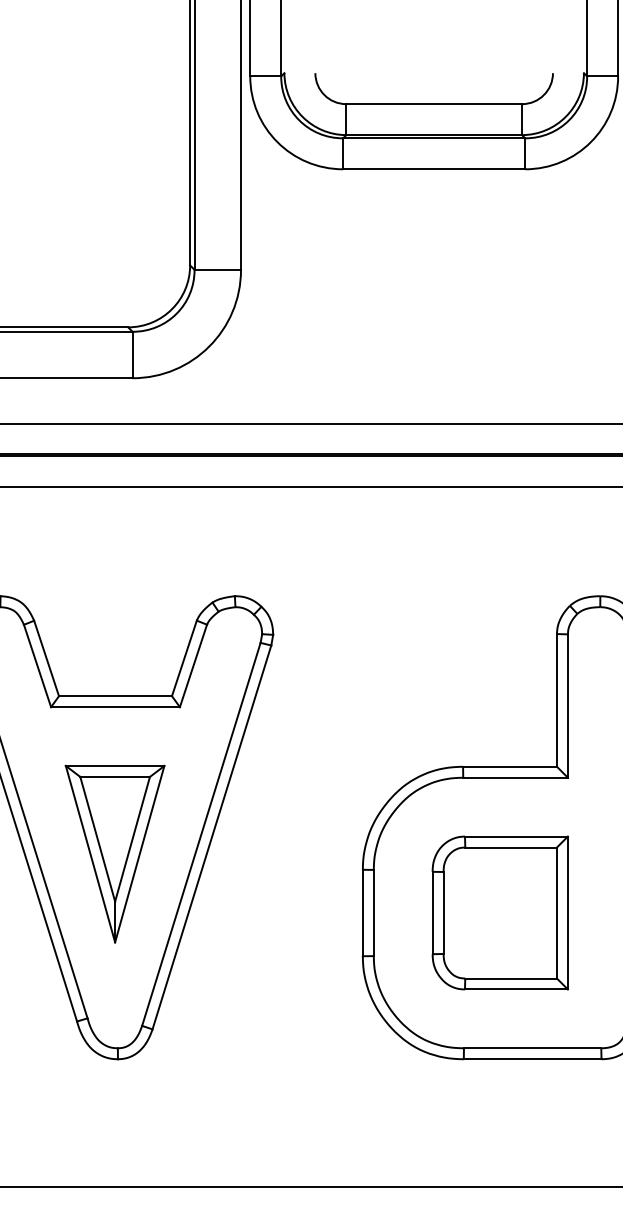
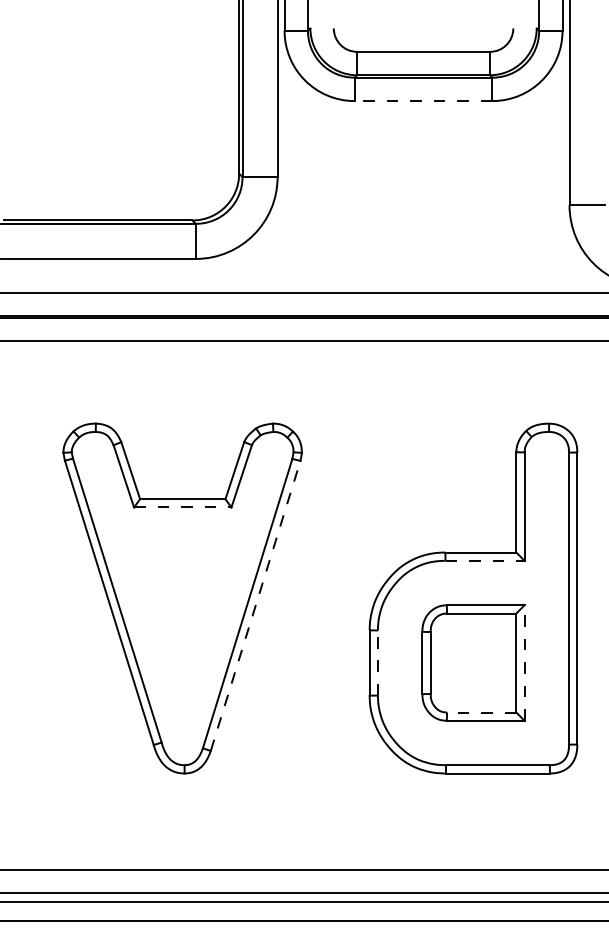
line: (434, 169) -> (423, 101), solid -> dashed
line: (115, 707) -> (182, 507), solid -> dashed
line: (516, 777) -> (485, 560), solid -> dashed
line: (211, 836) -> (255, 605), solid -> dashed
part: (115, 854) -> (182, 618), removed
line: (373, 913) -> (377, 663), solid -> dashed
line: (567, 913) -> (524, 663), solid -> dashed
line: (510, 978) -> (481, 712), solid -> dashed

